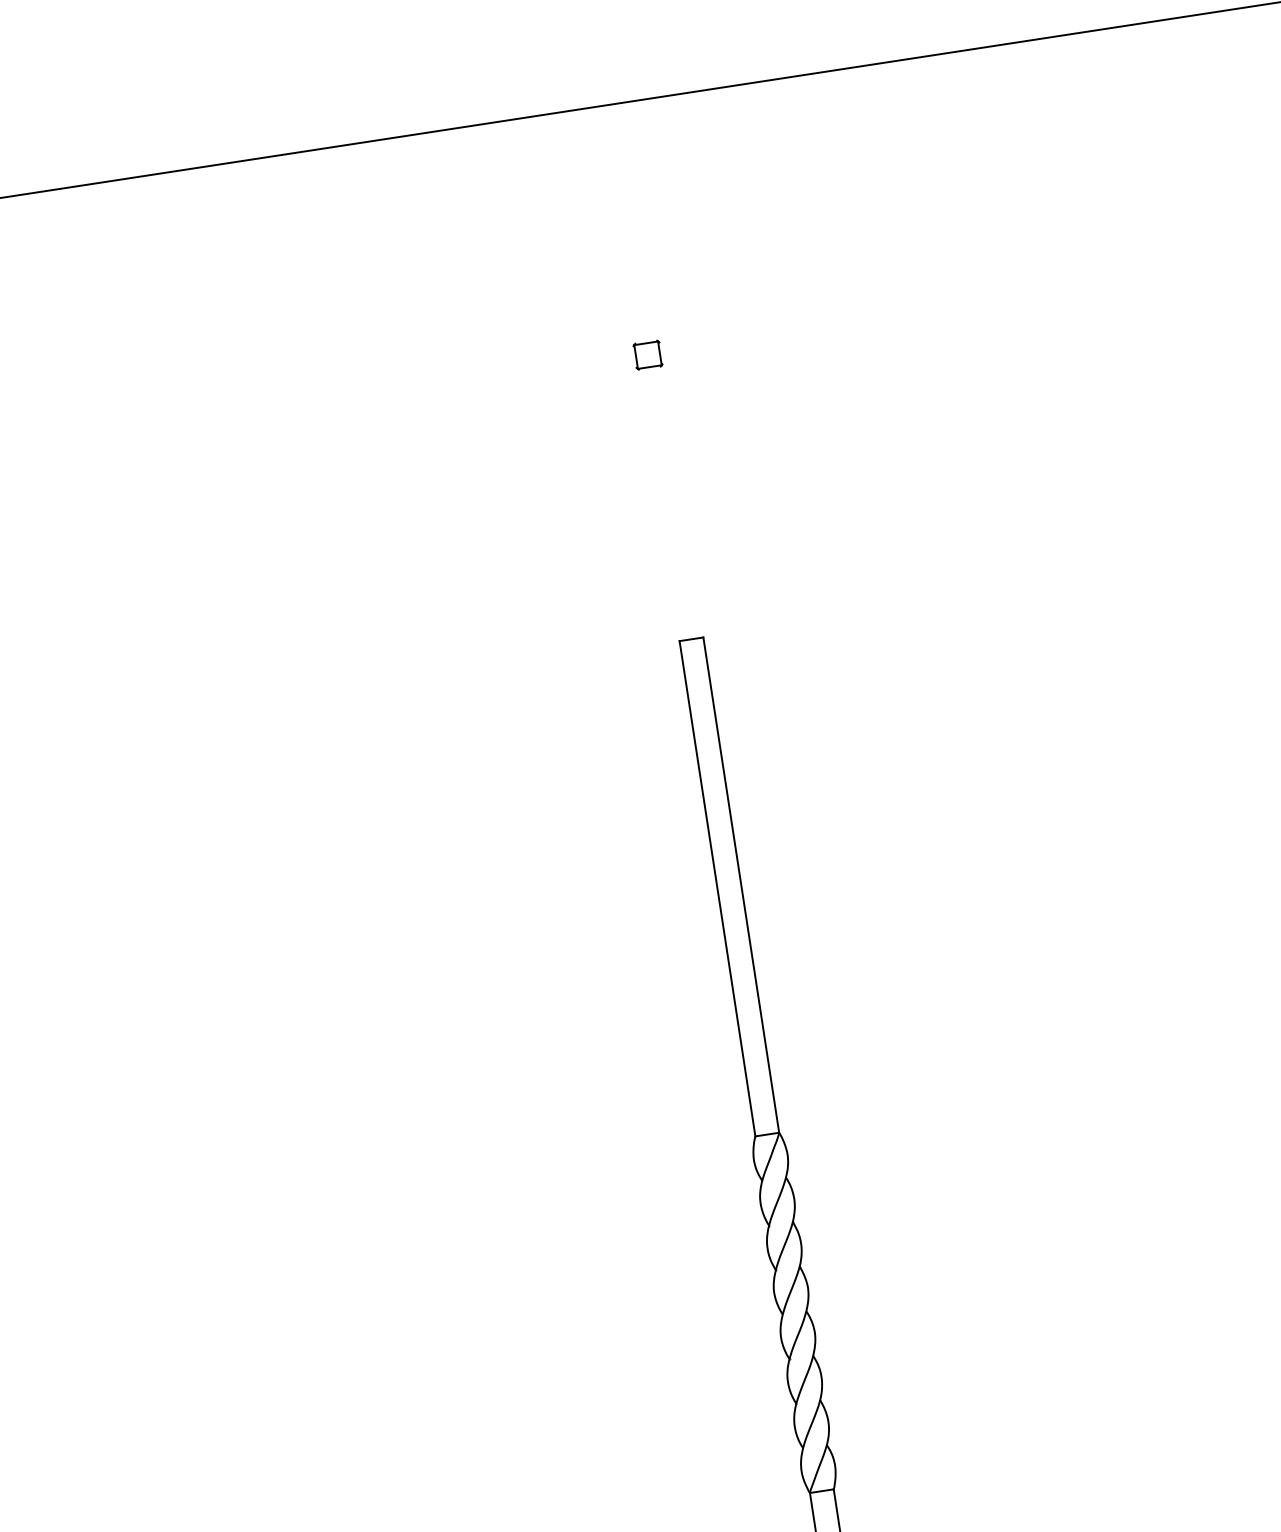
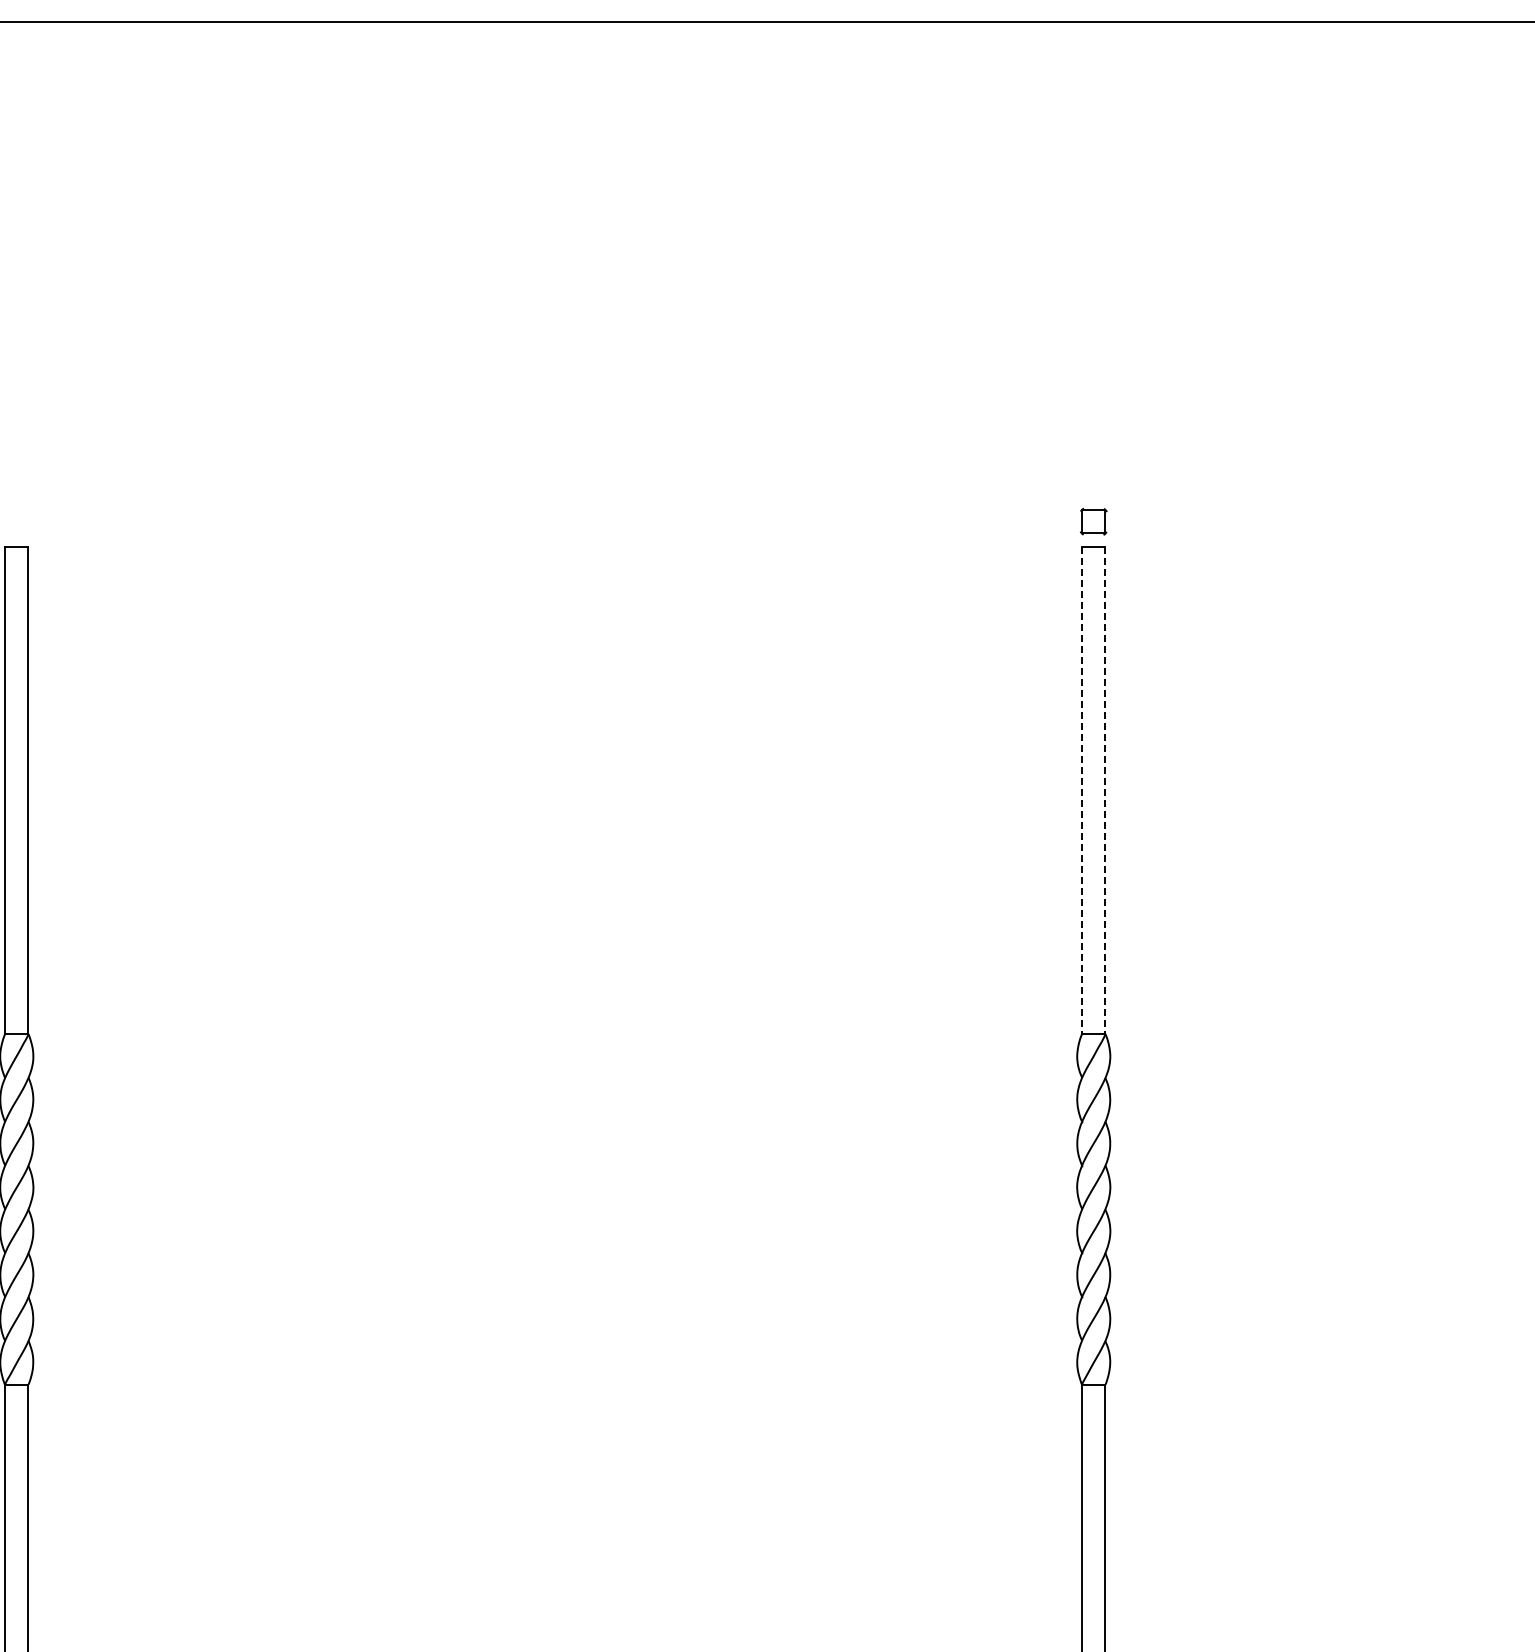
part: (647, 354) -> (1093, 521), moved
line: (741, 886) -> (1105, 791), solid -> dashed
line: (718, 889) -> (1082, 791), solid -> dashed

